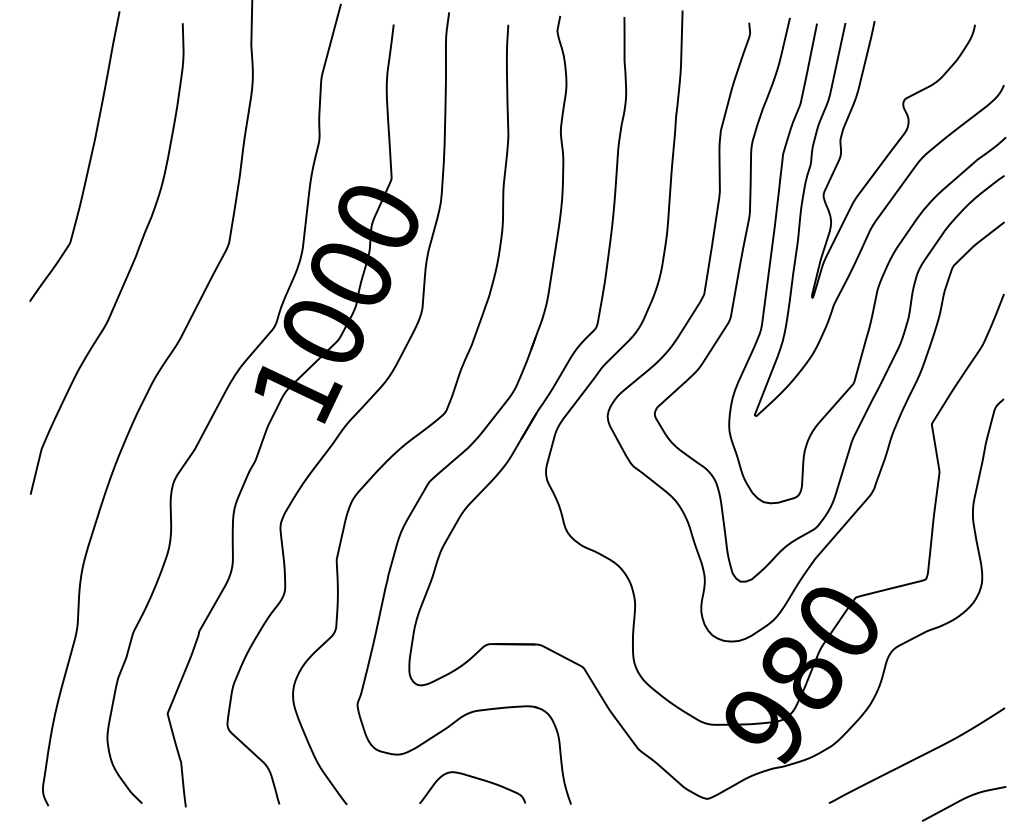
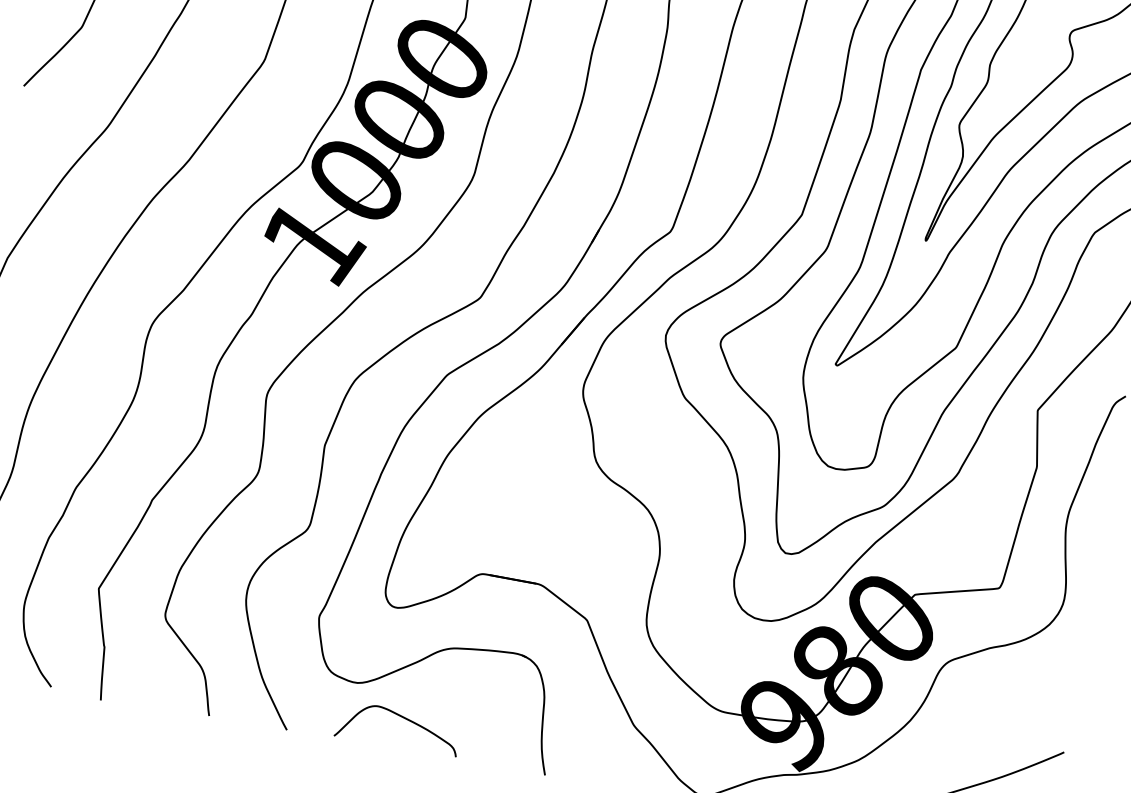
curve: (473, 778) -> (401, 717), moved

